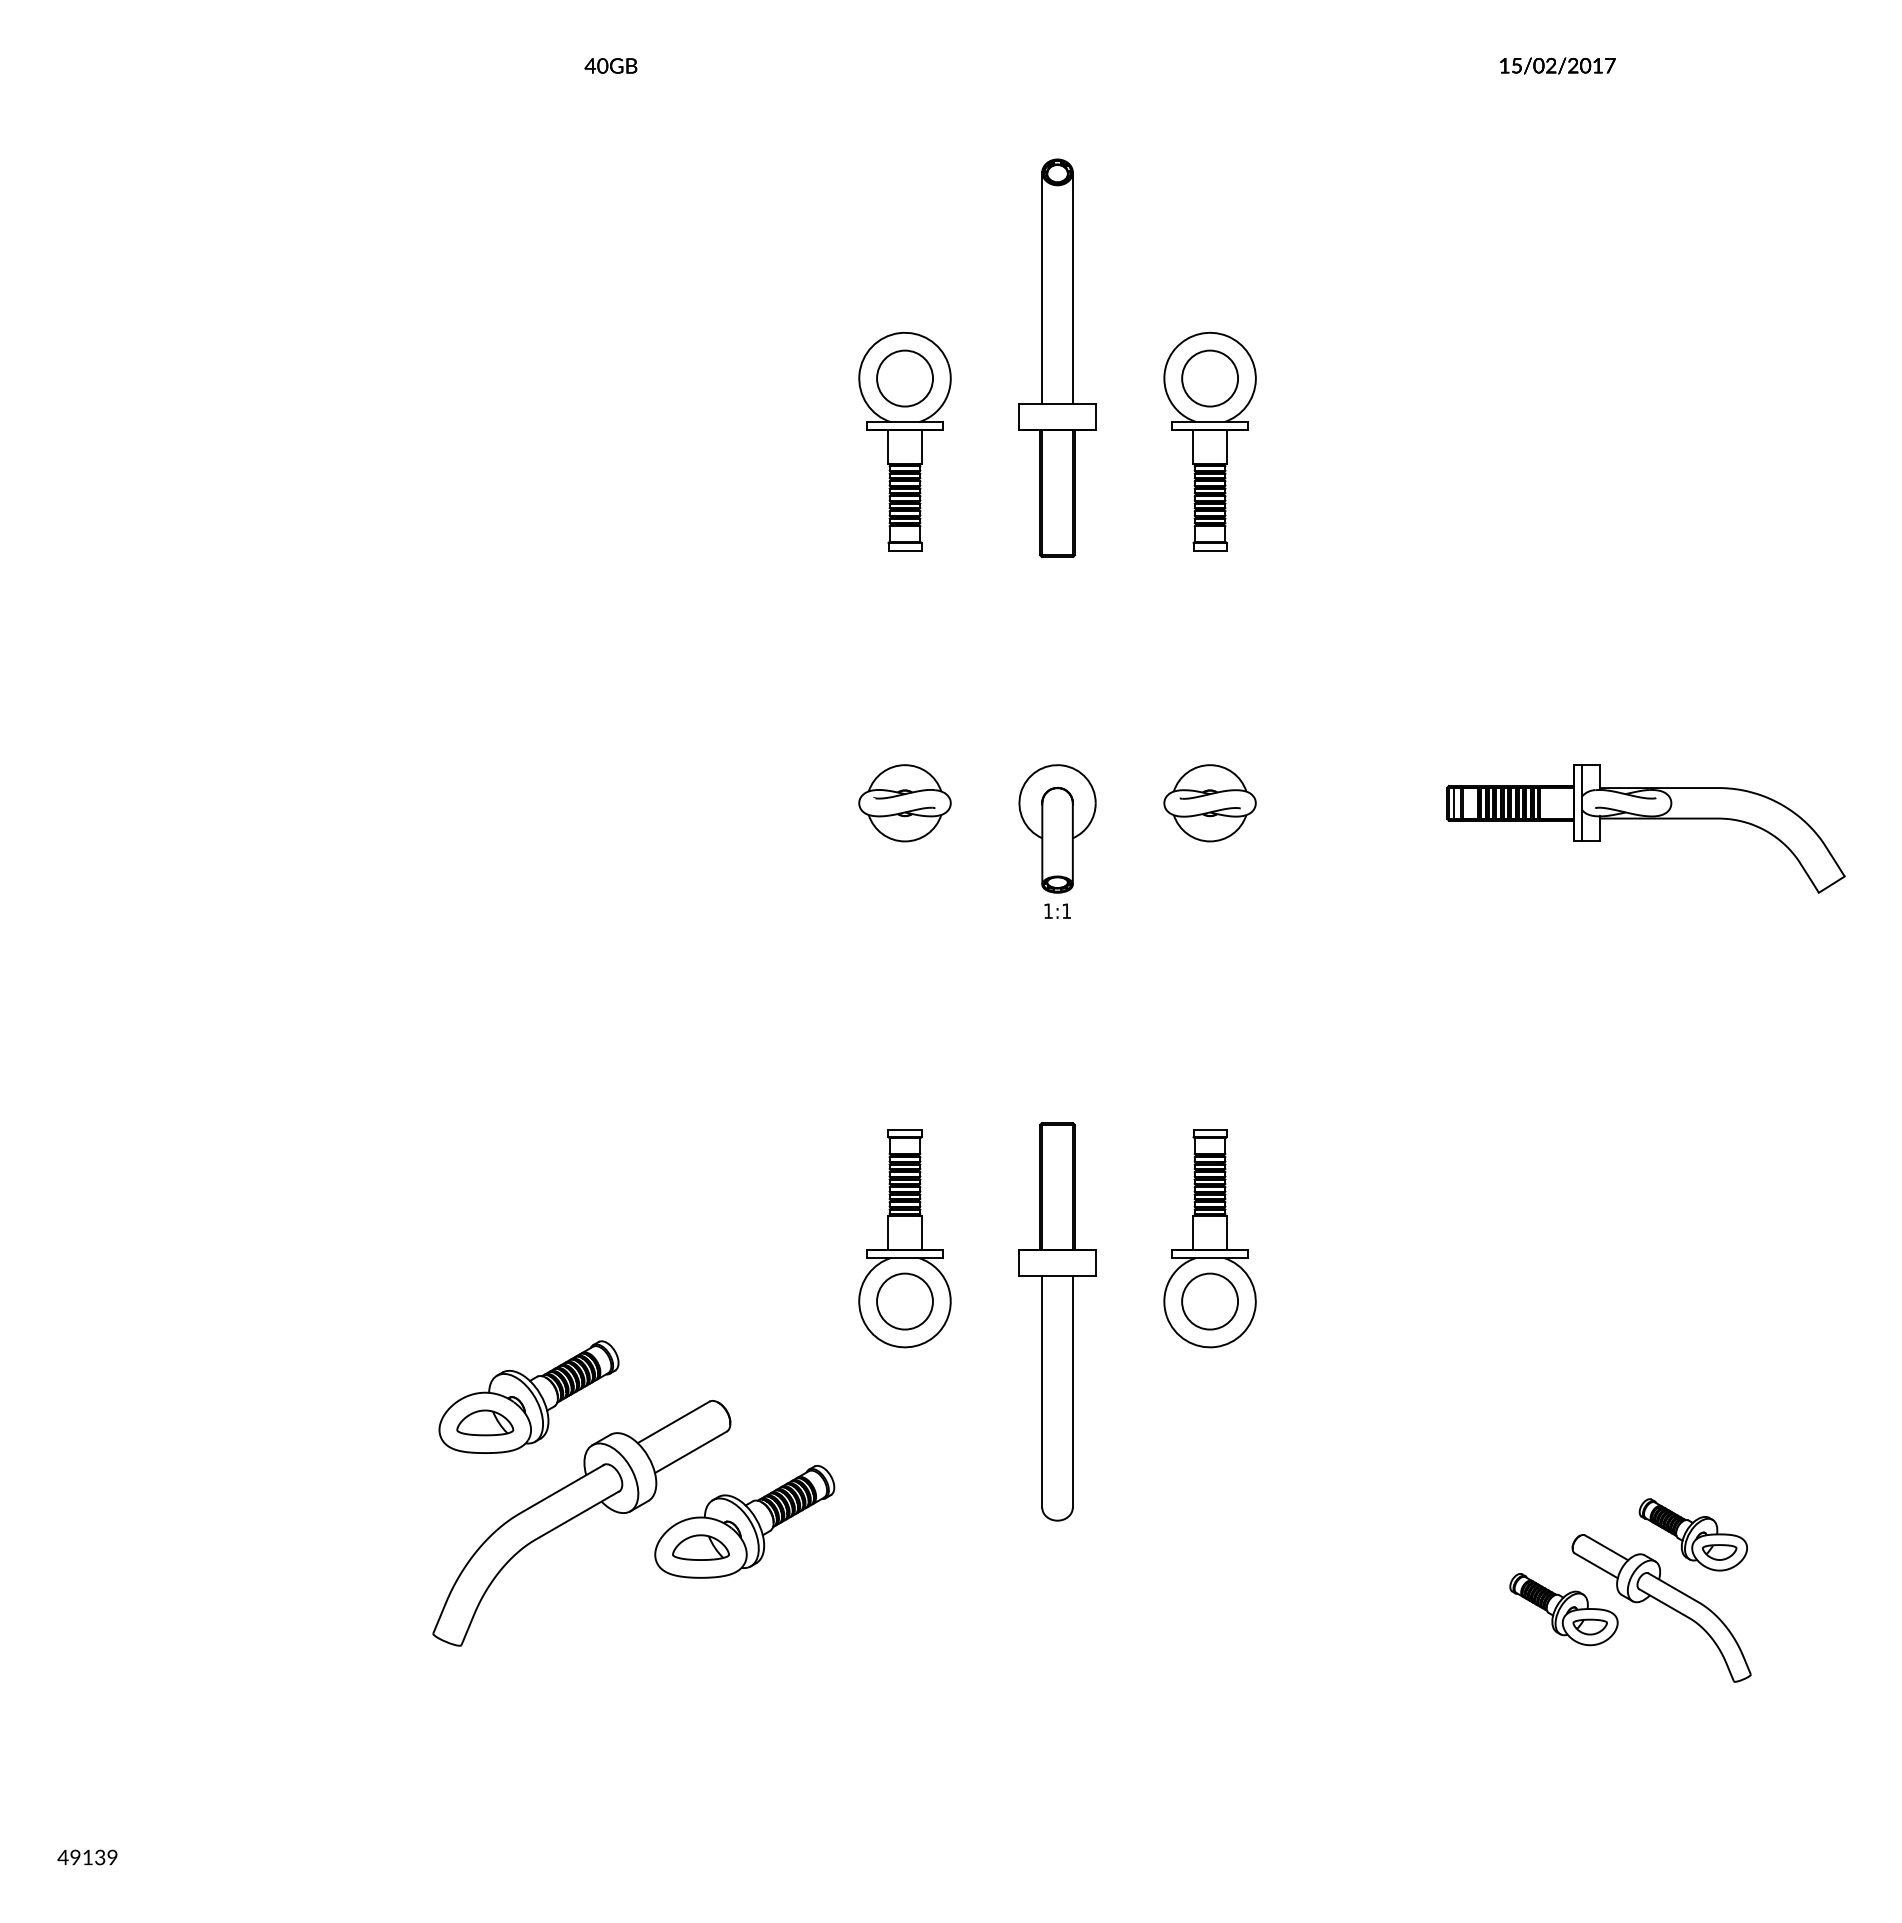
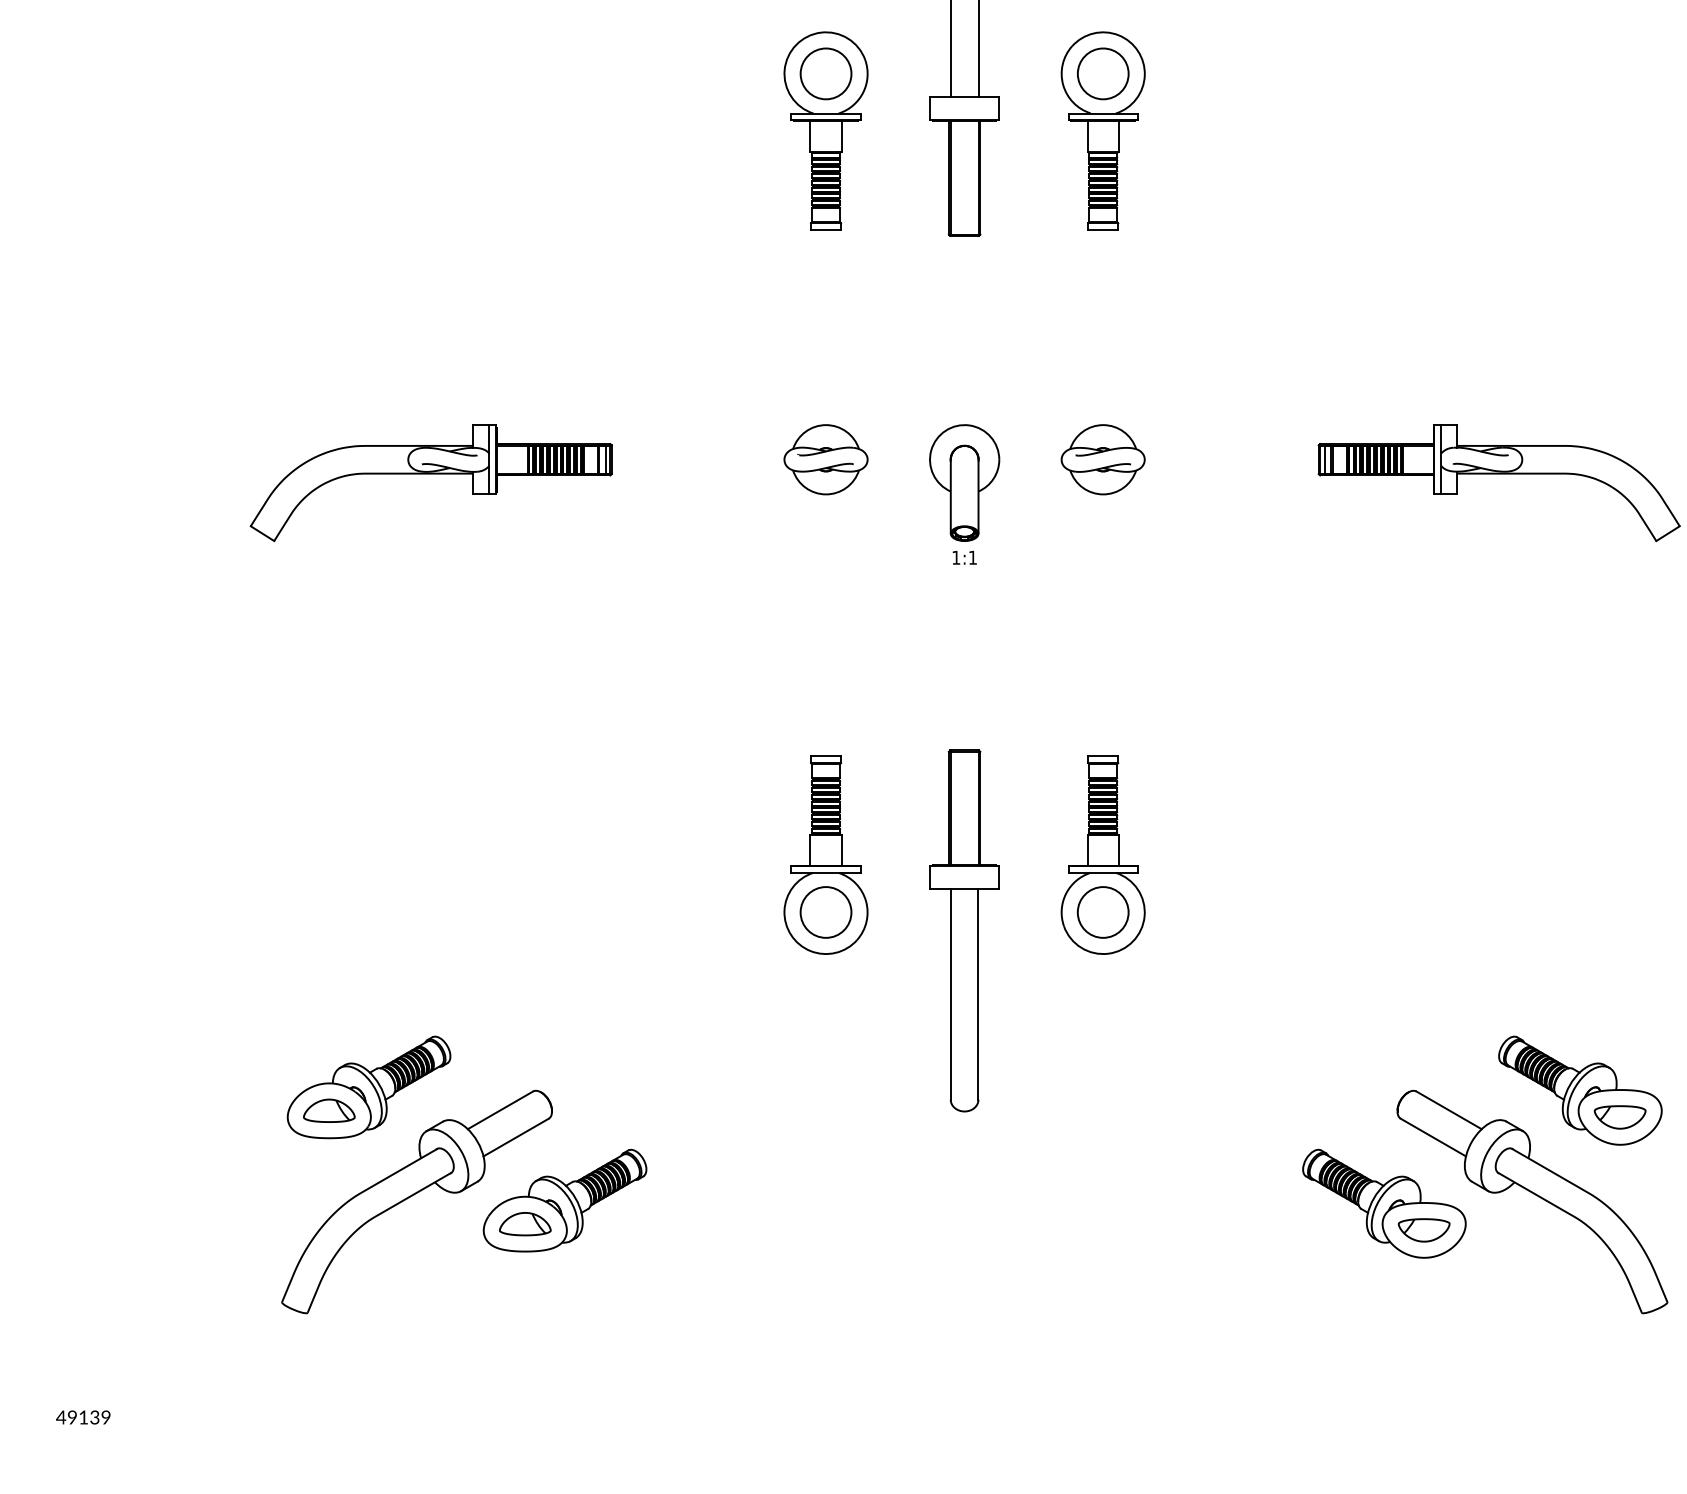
part: (470, 819) -> (431, 474), added
part: (633, 1493) -> (464, 1174), moved
part: (1630, 1590) -> (1485, 1174), size x1.67

